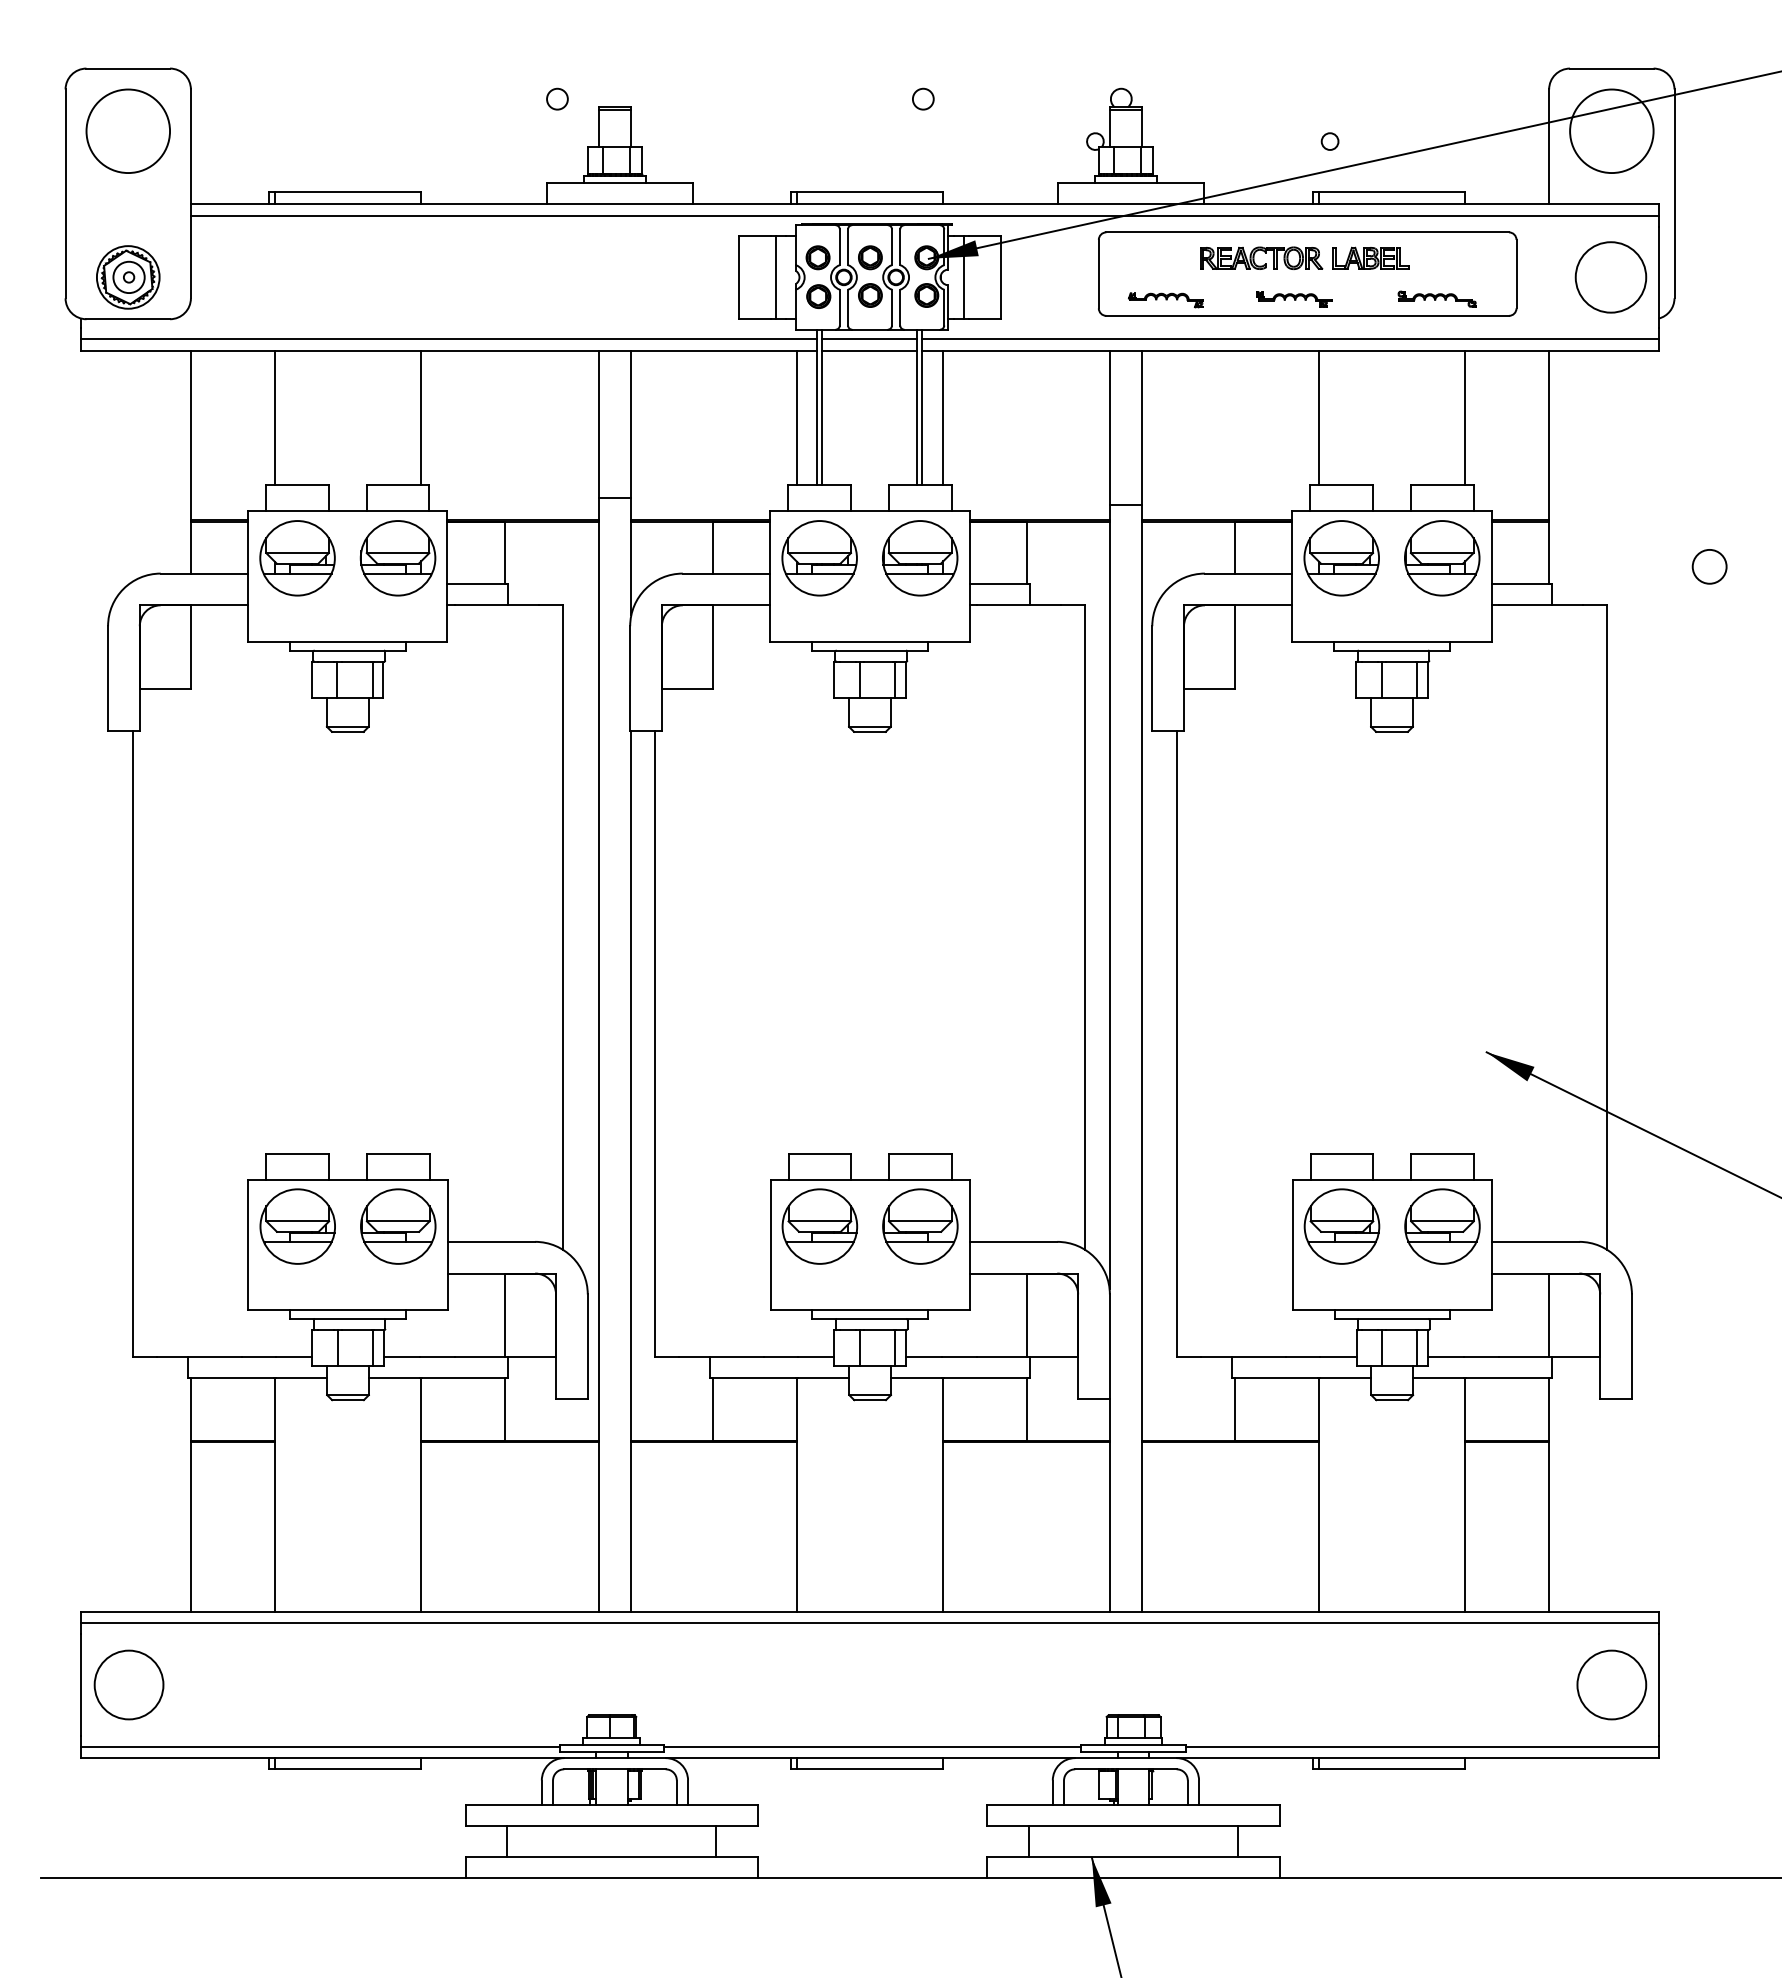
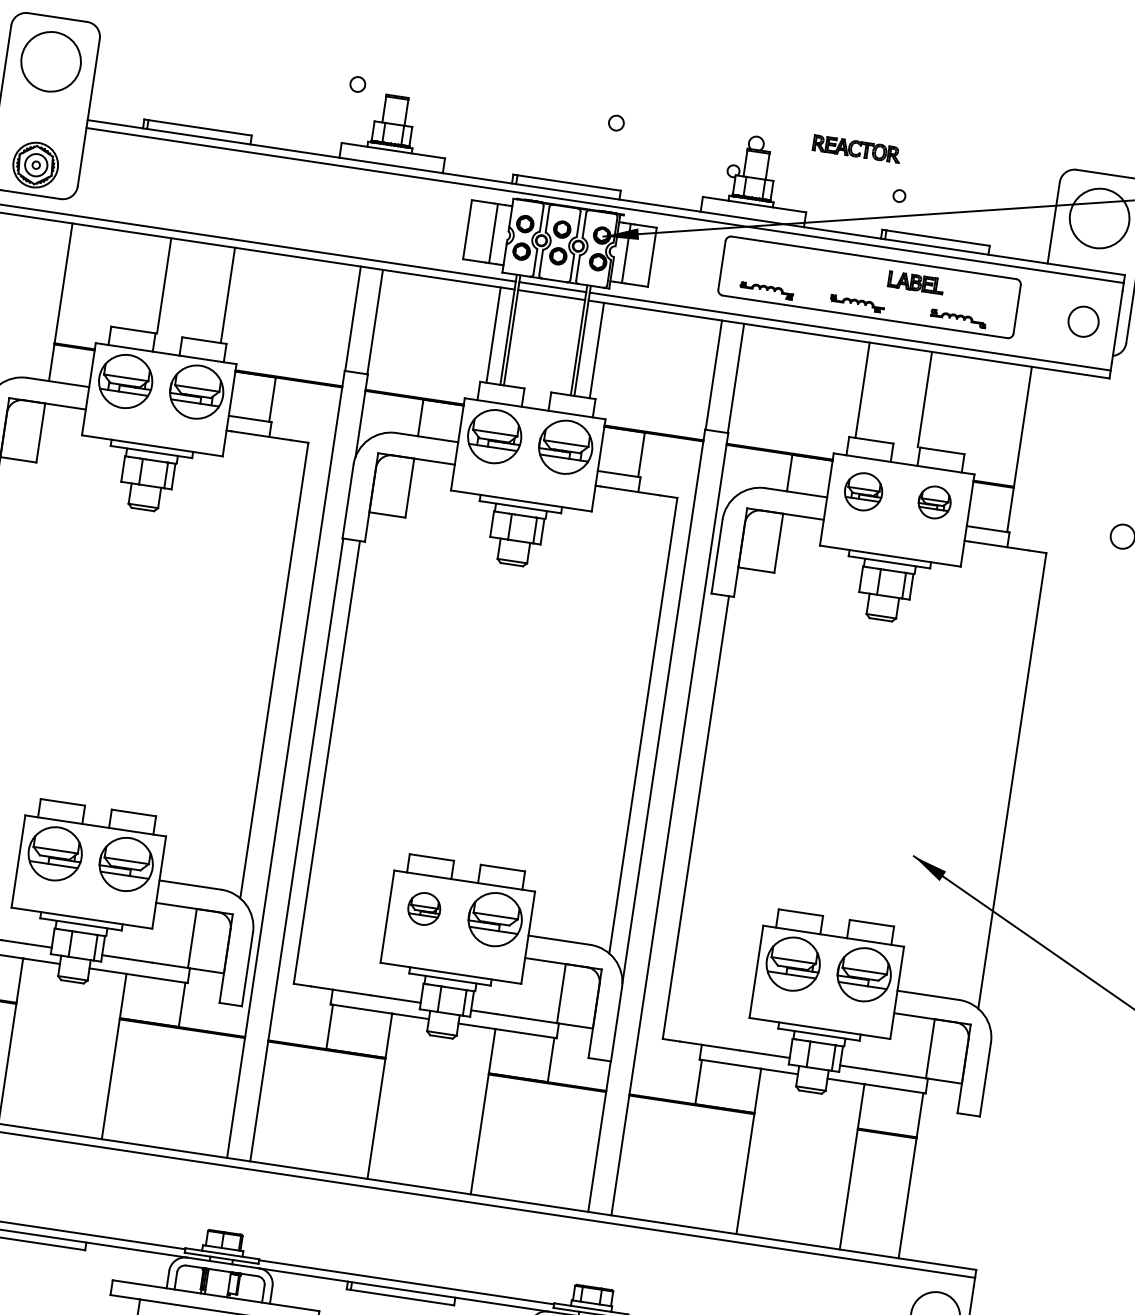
part: (1261, 257) -> (856, 148), moved
circle: (1610, 277) -> (1083, 321), size x0.6
line: (275, 417) -> (164, 285), moved
line: (1465, 417) -> (924, 399), moved
part: (1341, 558) -> (863, 491), size x0.7
part: (1442, 558) -> (934, 502), size x0.6
part: (819, 1226) -> (423, 908), size x0.6

